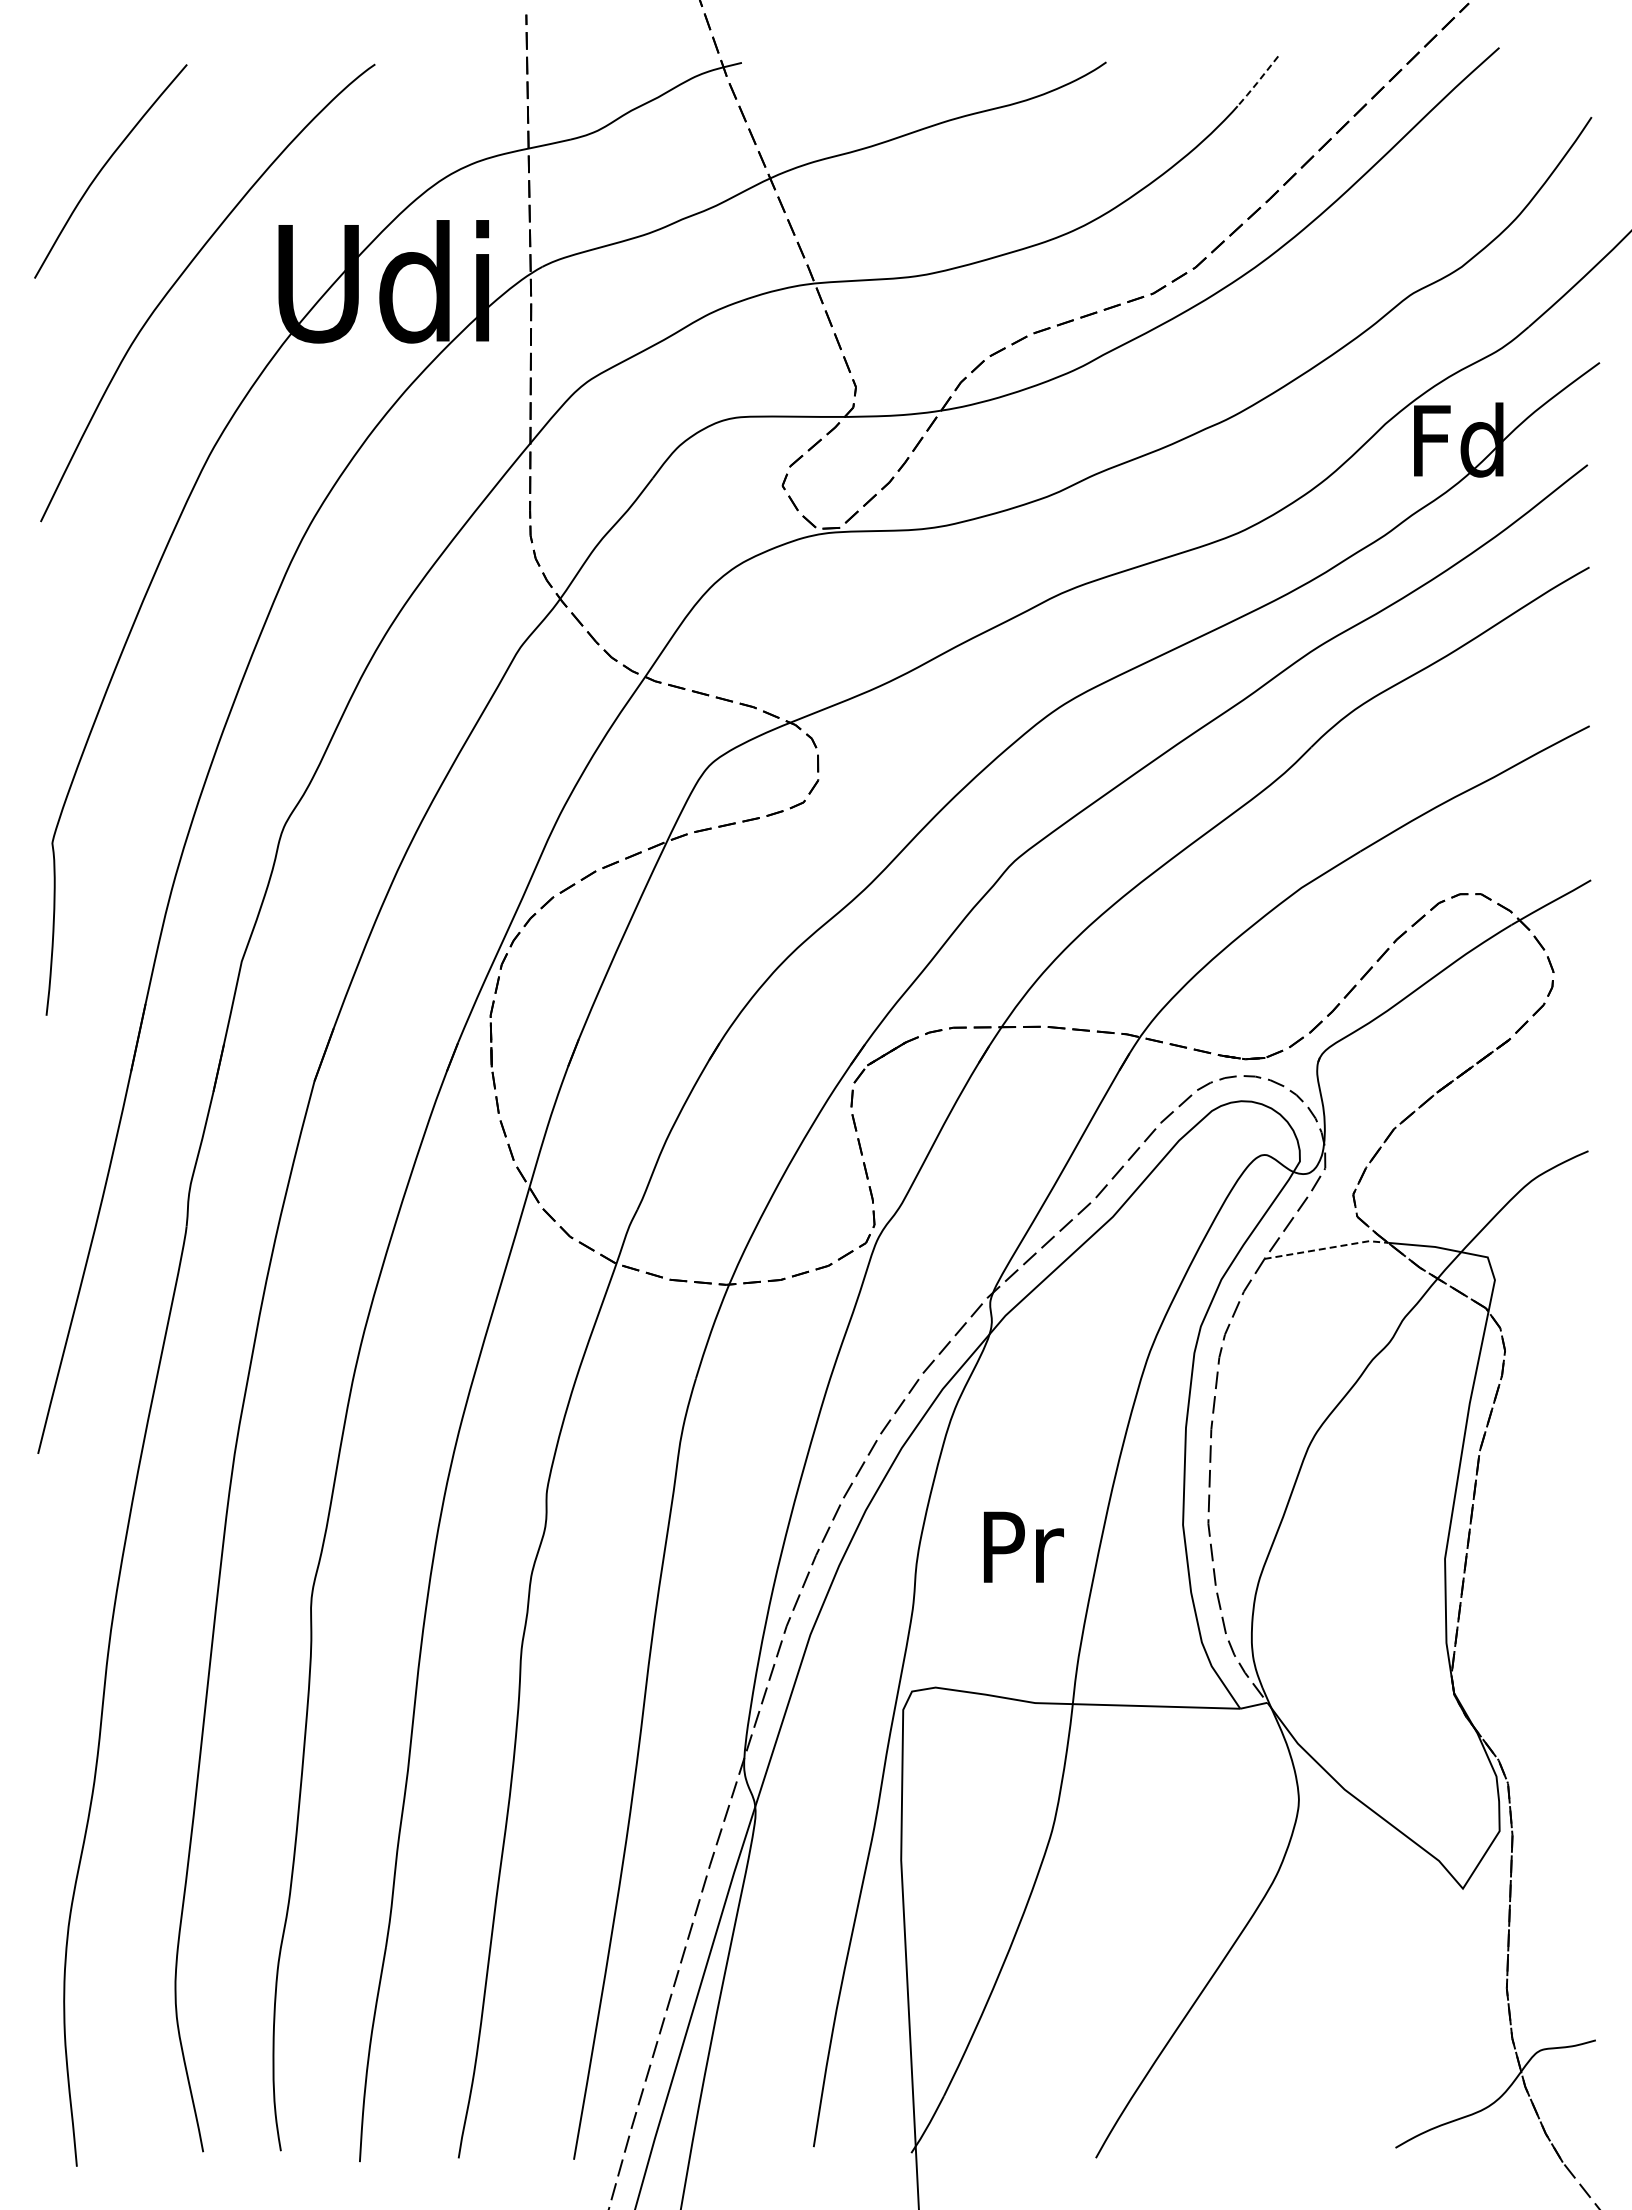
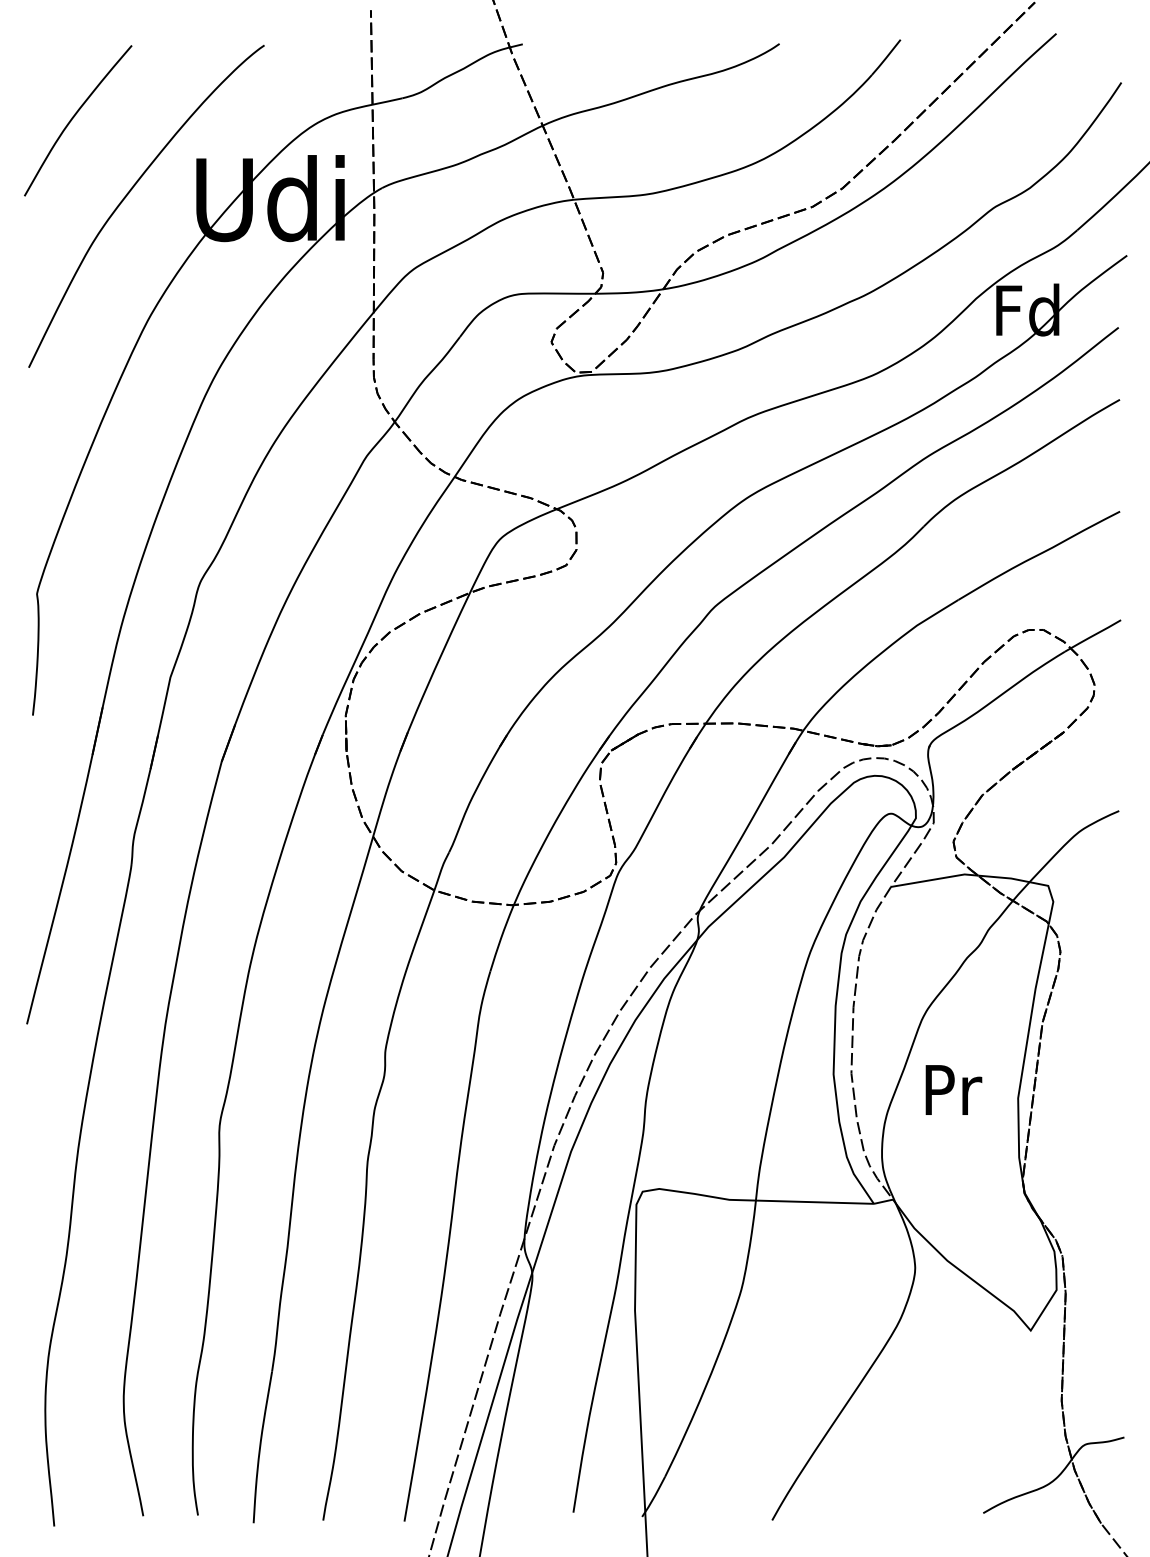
line: (1257, 82) -> (886, 58), dashed -> solid
line: (1327, 1248) -> (935, 879), dashed -> solid
text: (1023, 1546) -> (953, 1089), moved

